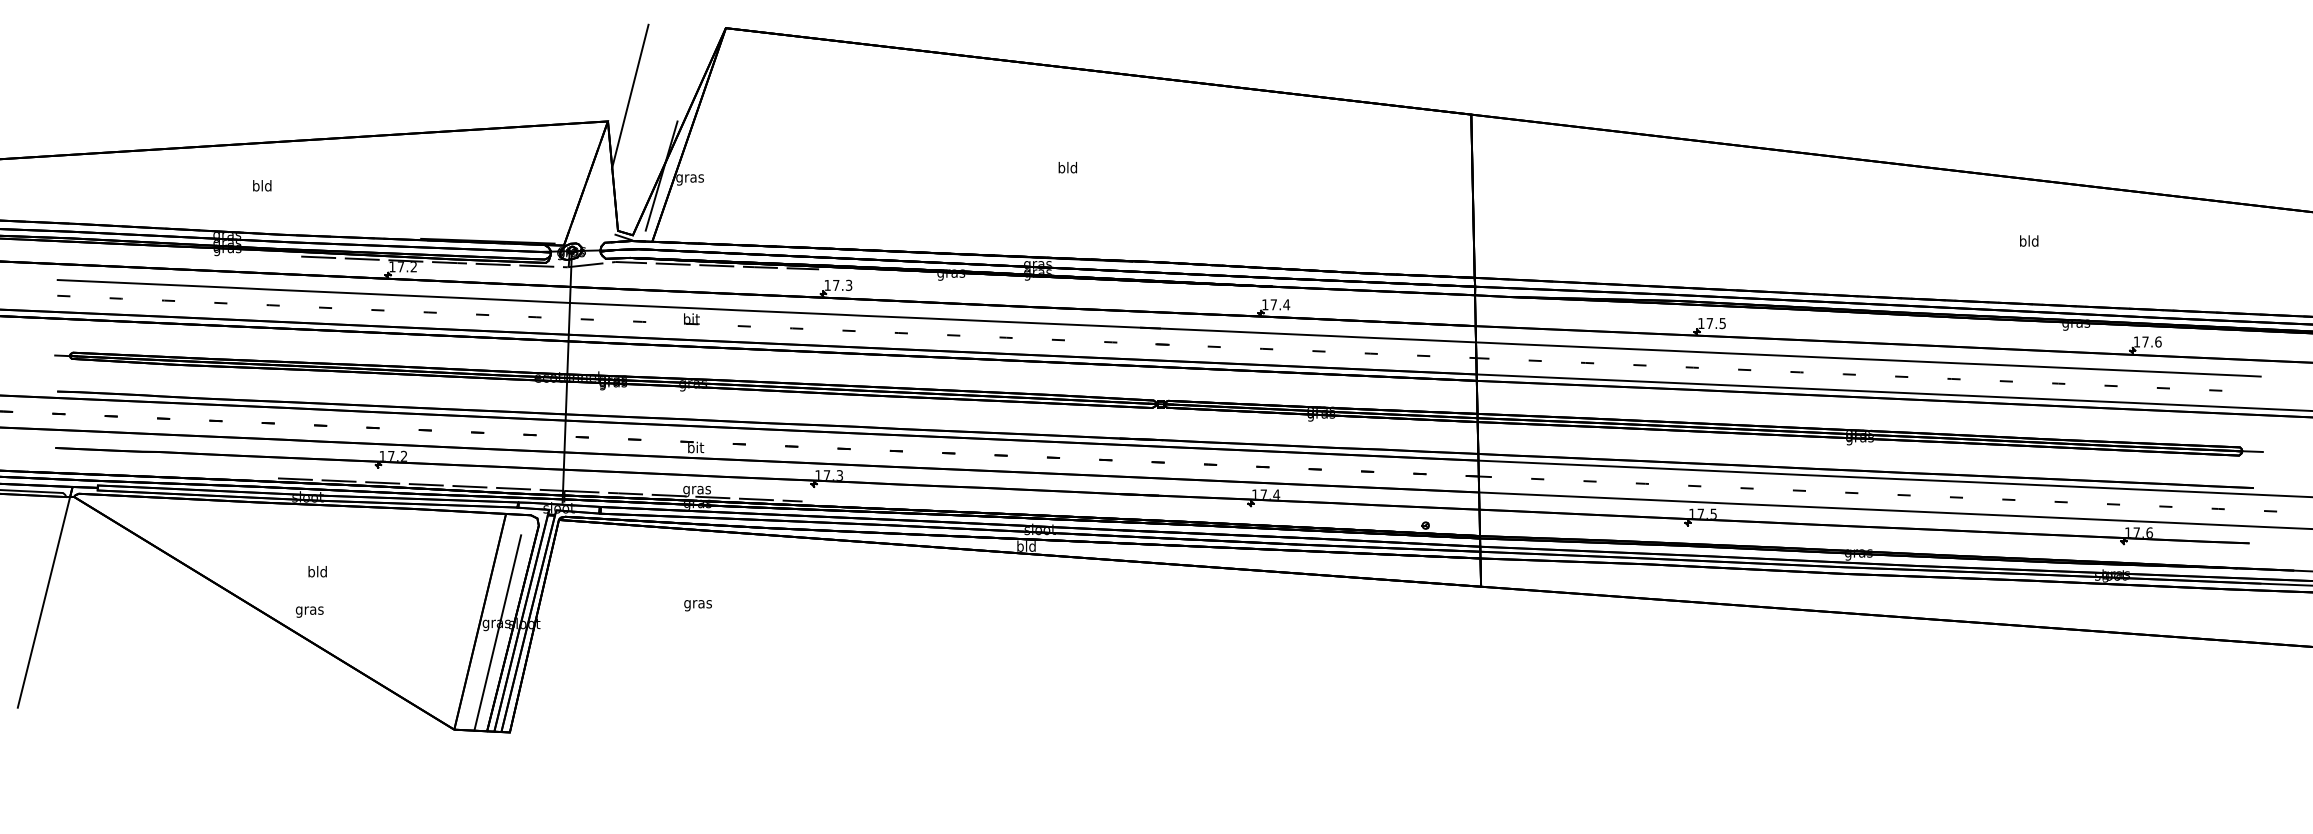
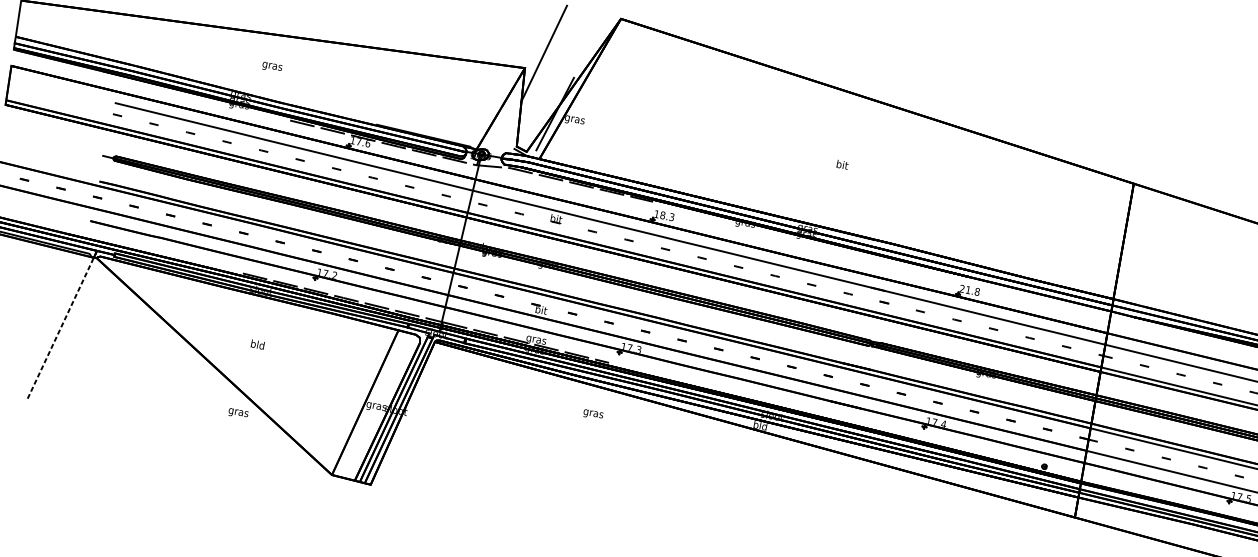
text: (1067, 167) -> (842, 164), bld -> bit
text: (262, 187) -> (272, 66), bld -> gras
text: (413, 267) -> (367, 143), 17.2 -> 17.6
text: (836, 284) -> (663, 214), 17.3 -> 18.3
text: (1276, 304) -> (970, 290), 17.4 -> 21.8
line: (45, 597) -> (62, 324), solid -> dashed
text: (697, 605) -> (592, 414), moved
text: (309, 611) -> (238, 413), moved
line: (497, 632) -> (375, 412), removed

